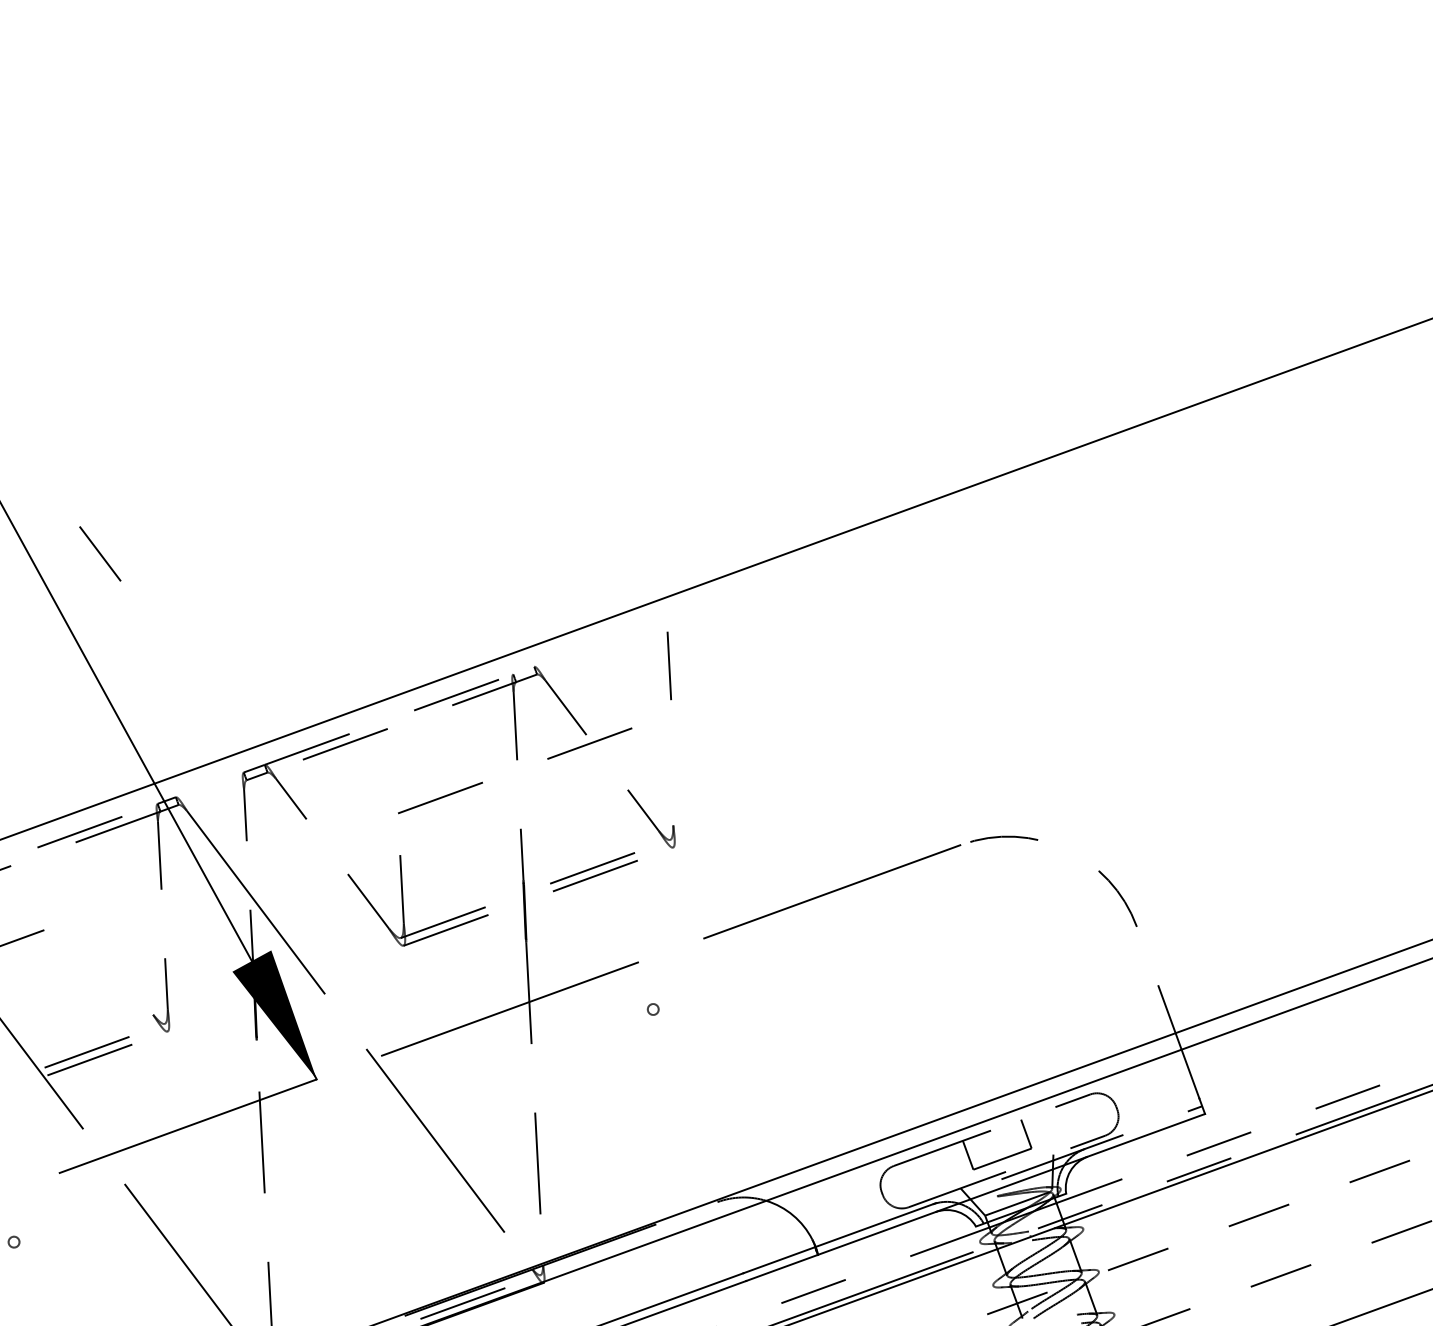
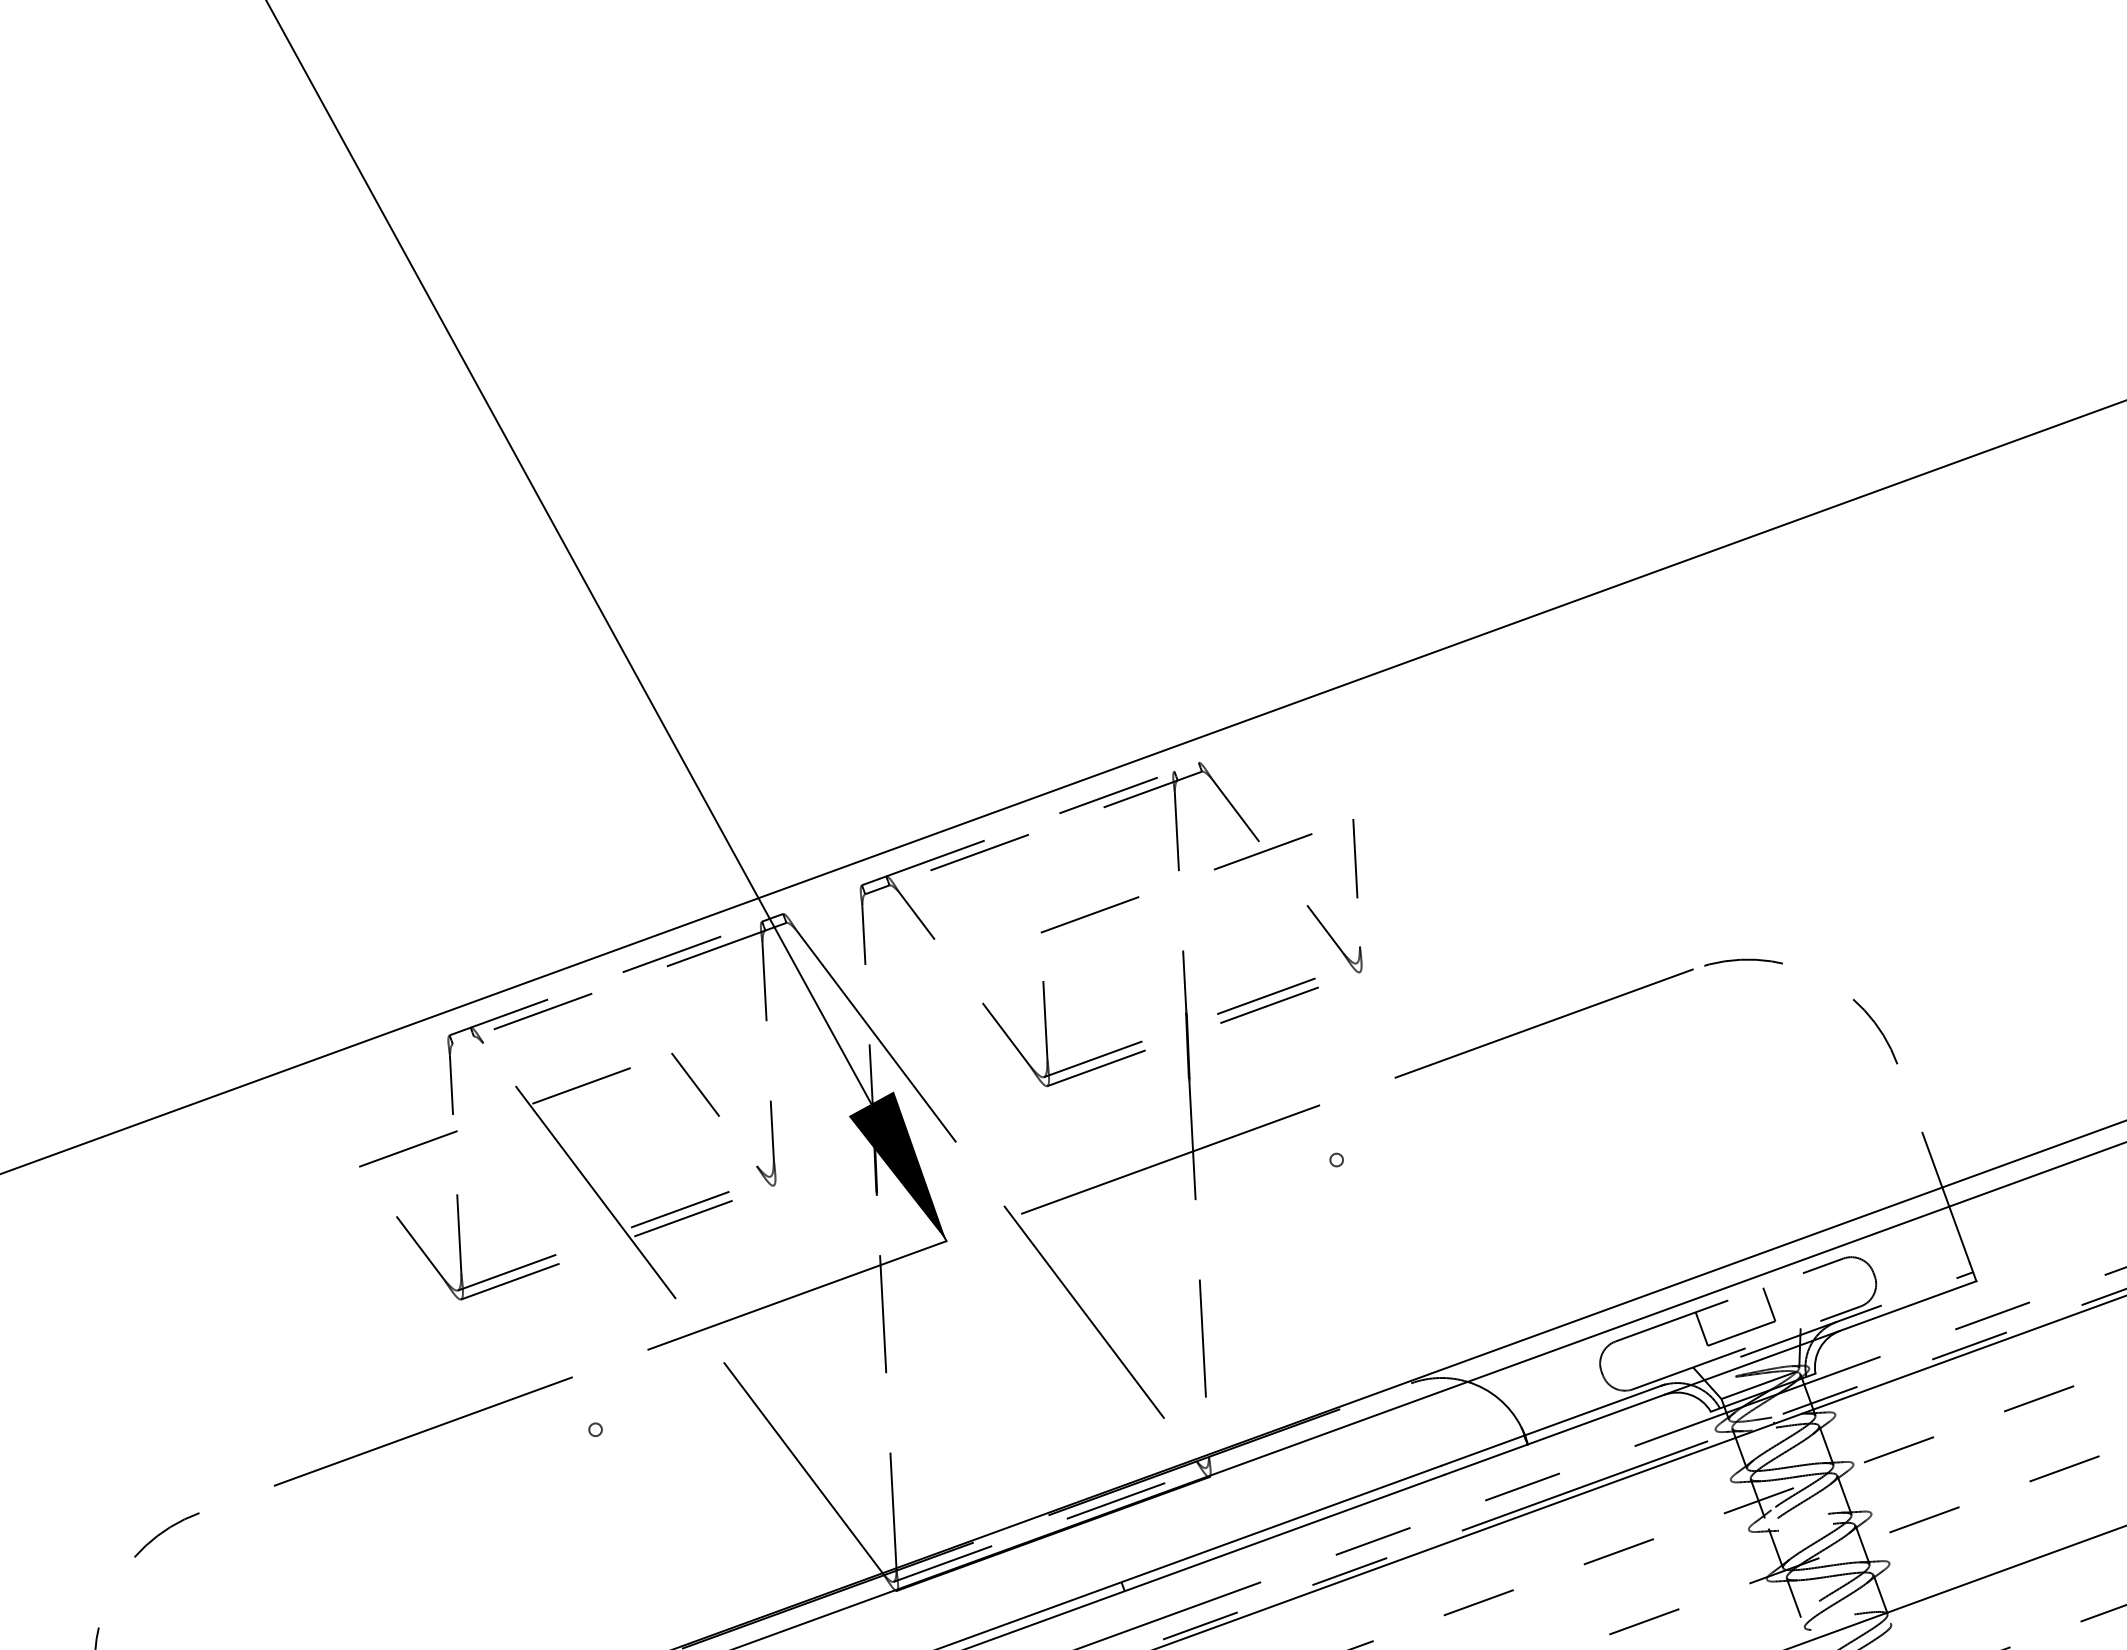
line: (100, 553) -> (695, 1084), moved
line: (669, 665) -> (1355, 858), moved

